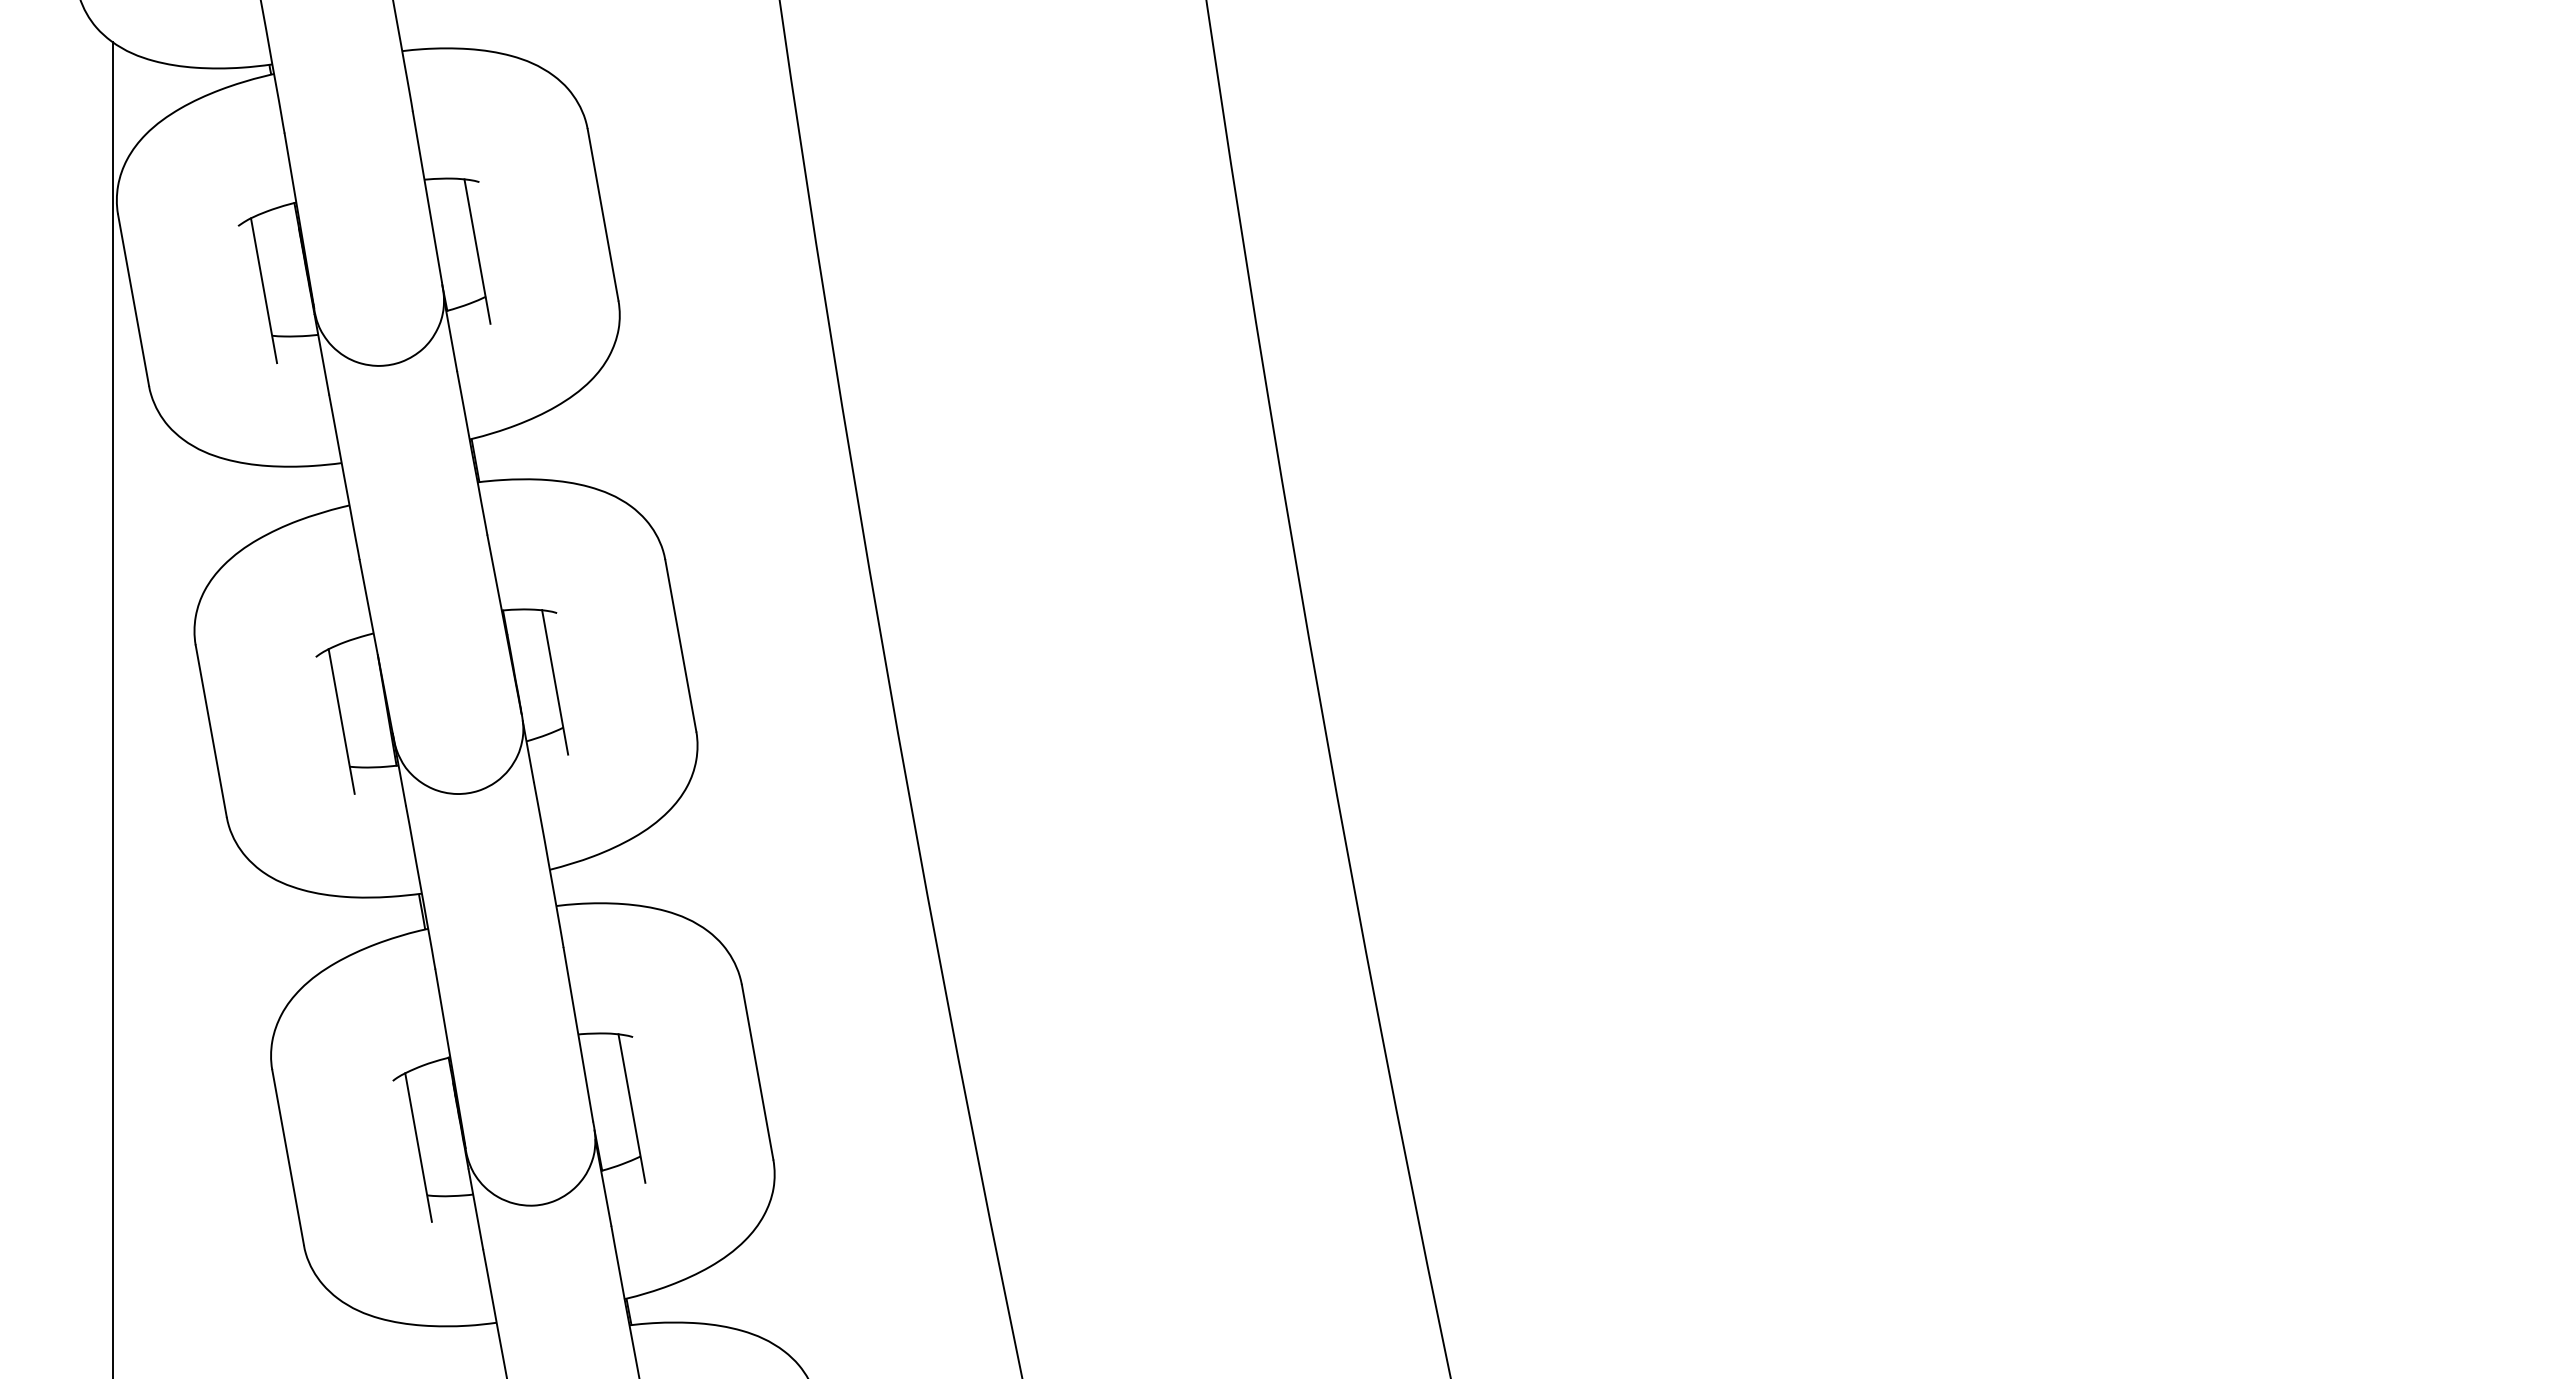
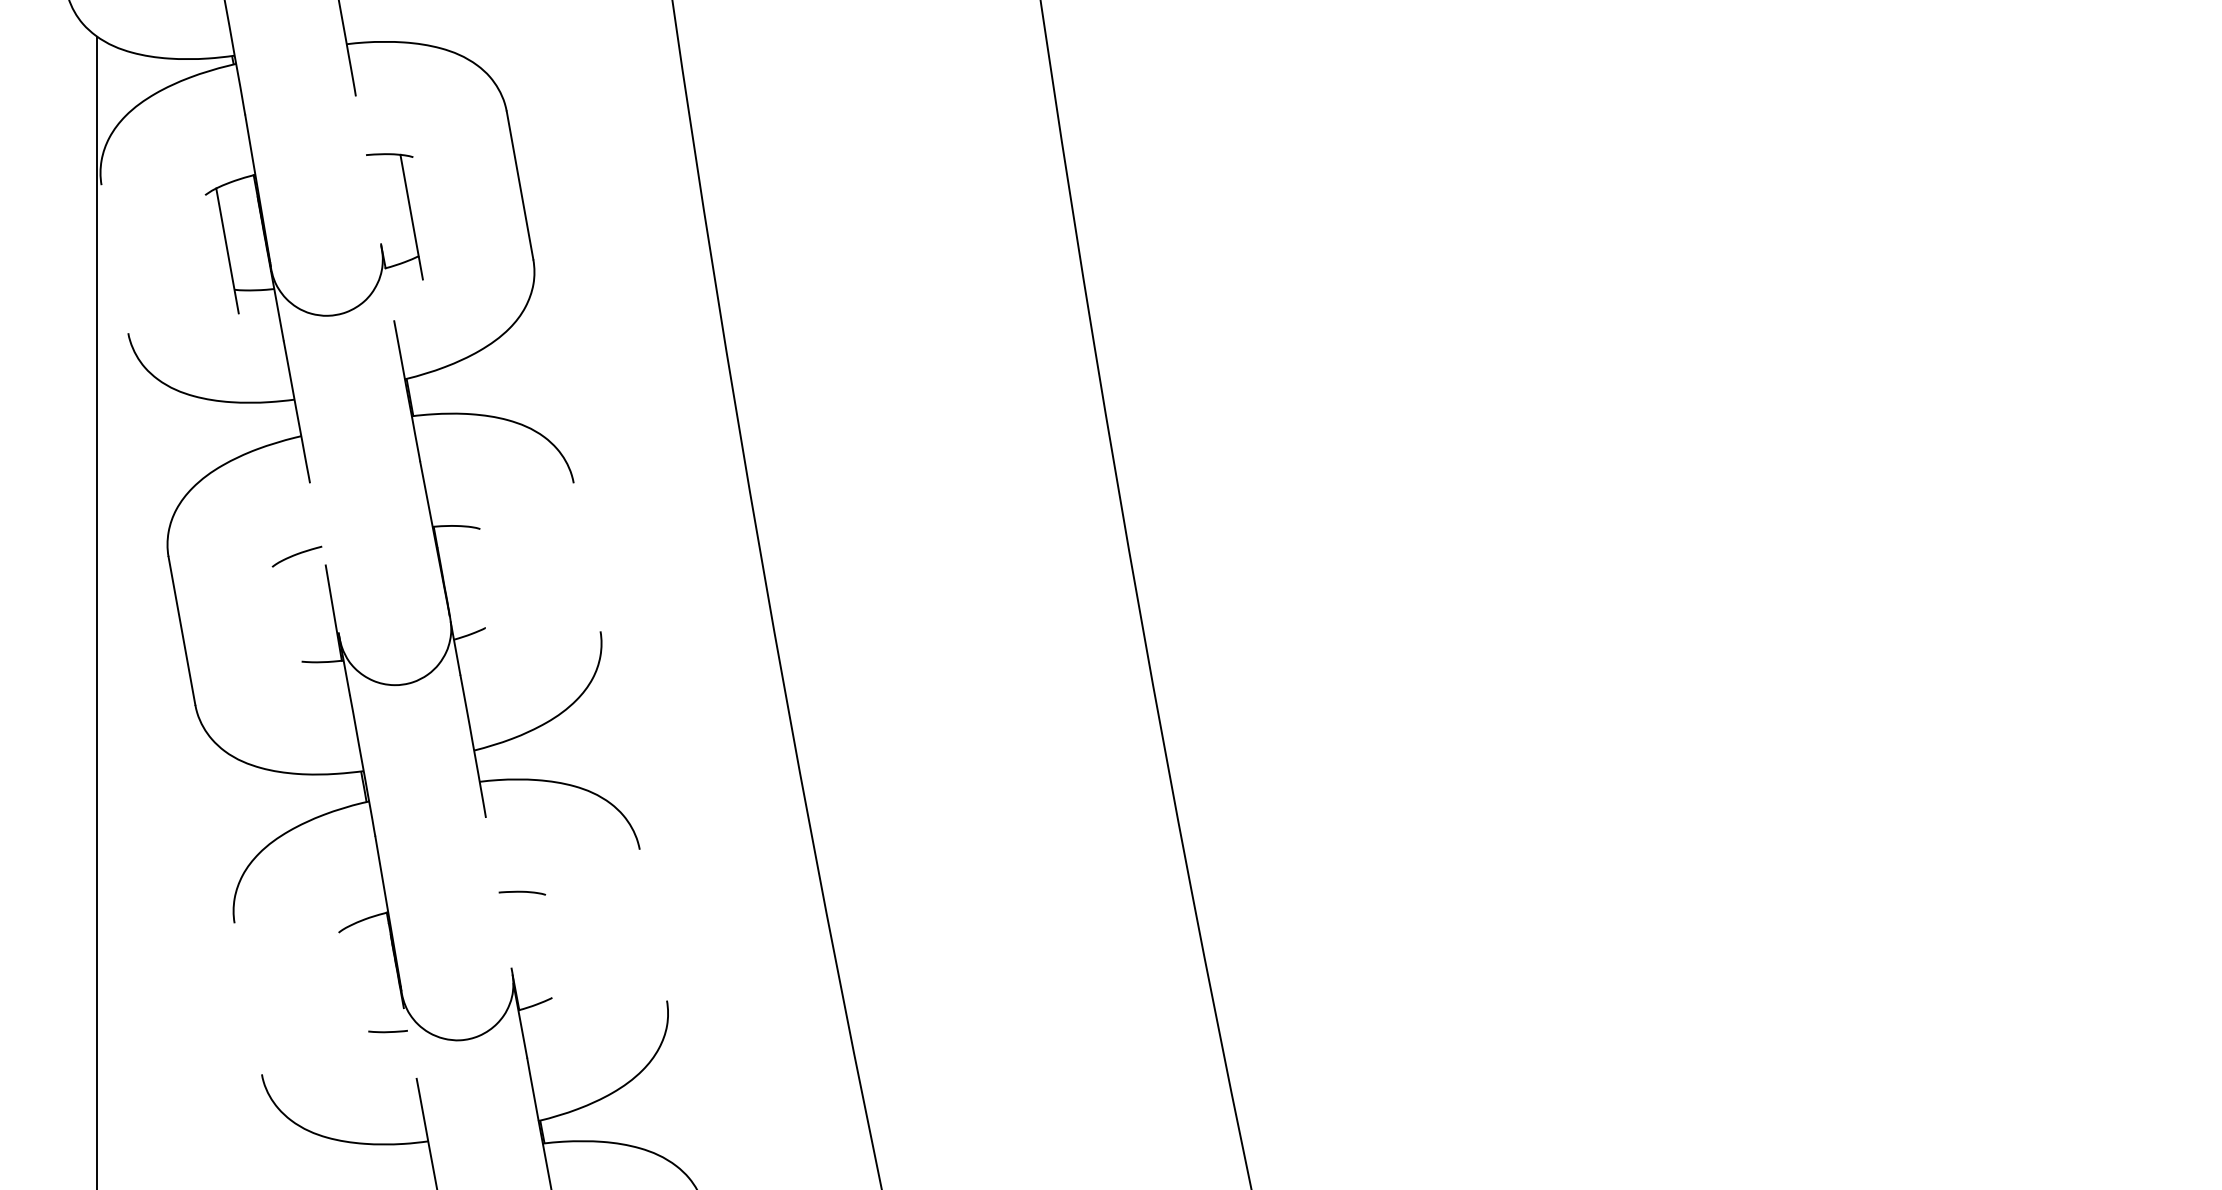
line: (426, 196) -> (367, 169), removed
line: (133, 300) -> (114, 259), removed
line: (450, 335) -> (388, 289), removed
line: (680, 645) -> (586, 557), removed
line: (375, 646) -> (323, 557), removed
line: (555, 682) -> (478, 588), removed
line: (341, 721) -> (294, 622), removed
line: (578, 1034) -> (498, 892), removed
line: (757, 1071) -> (653, 924), removed
line: (631, 1108) -> (544, 956), removed
line: (418, 1147) -> (360, 990), removed
line: (287, 1157) -> (247, 998), removed
line: (475, 1209) -> (409, 1043), removed

